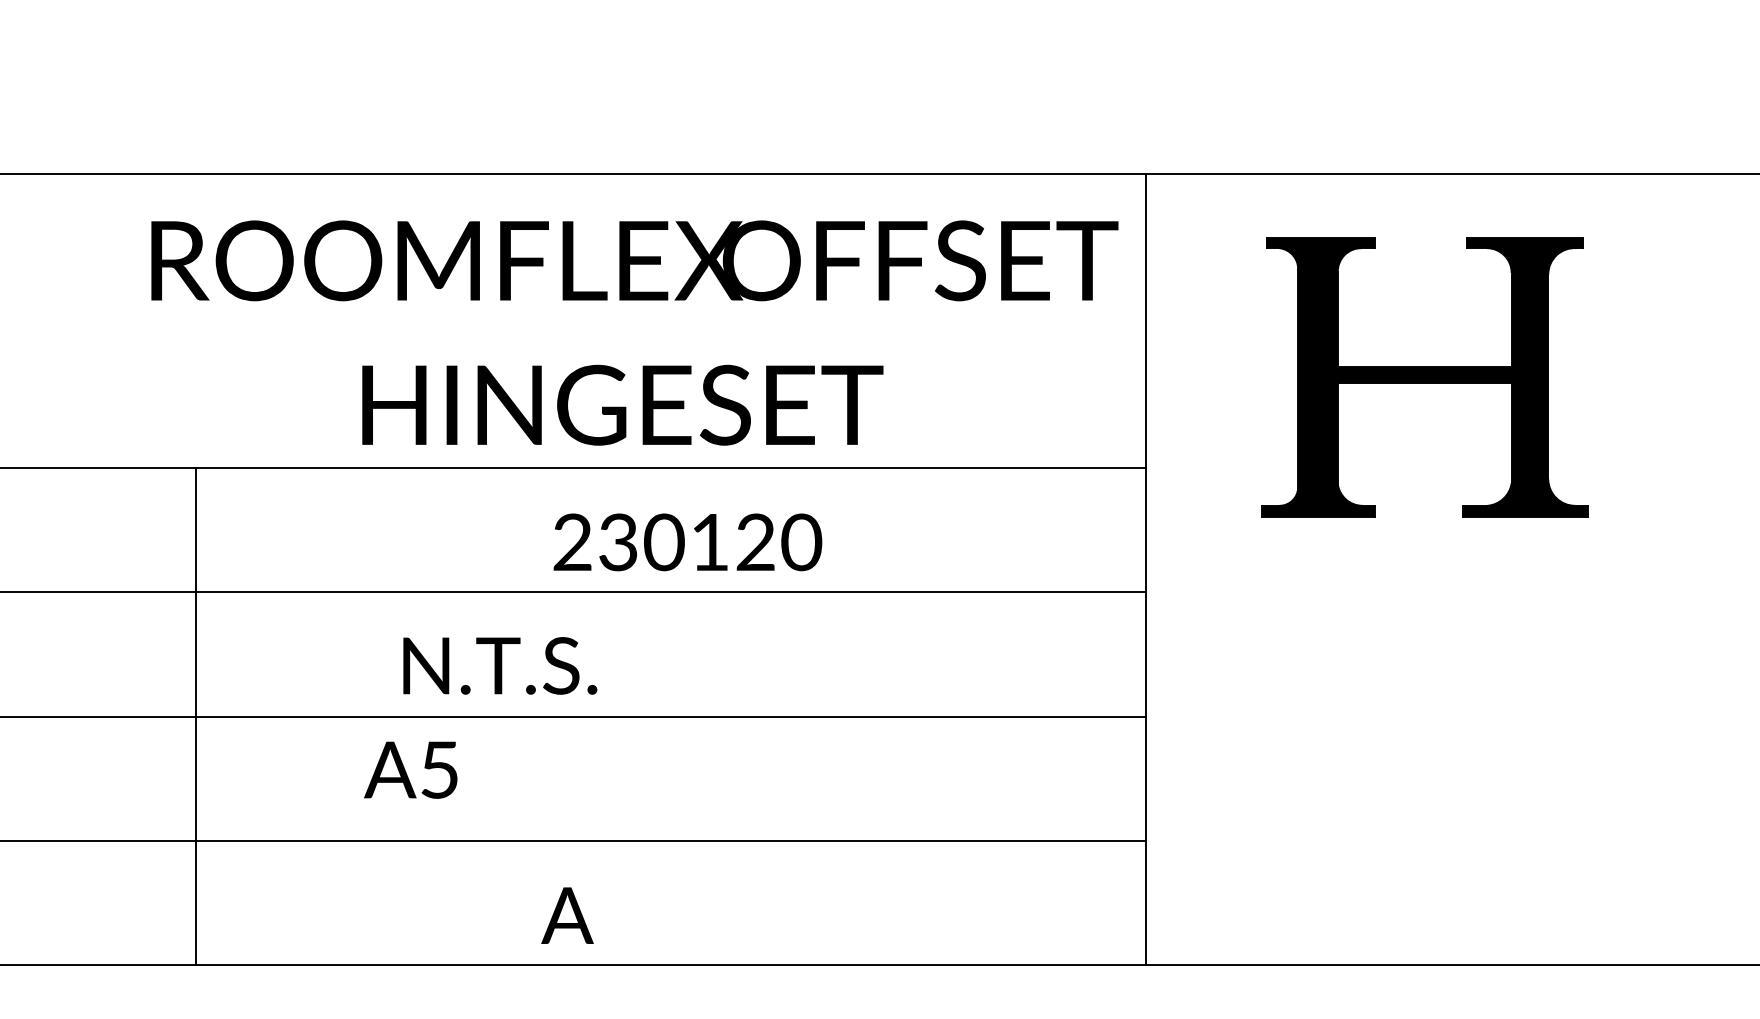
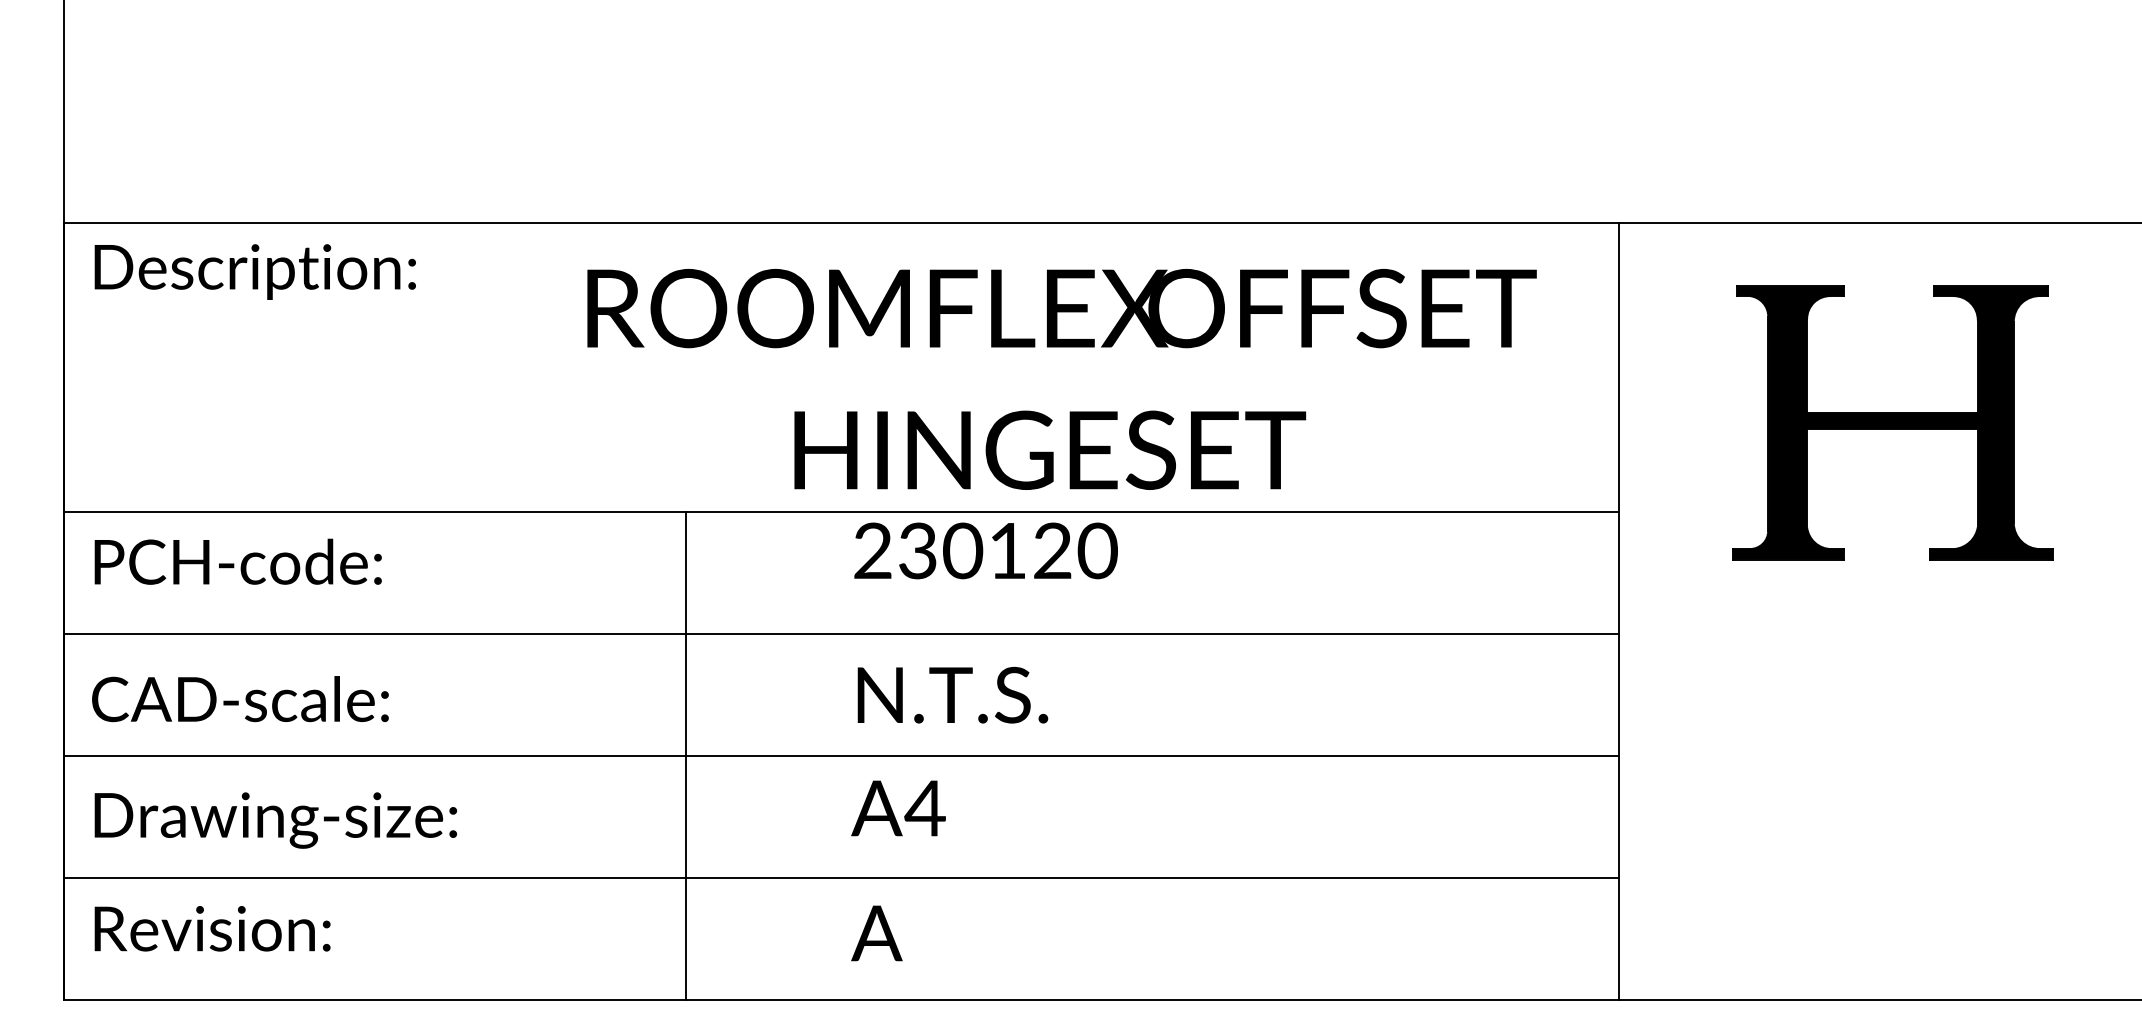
text: (634, 332) -> (1061, 378), moved
text: (687, 541) -> (985, 550), moved
text: (499, 665) -> (952, 694), moved
text: (438, 770) -> (924, 808), A5 -> A4
text: (567, 915) -> (876, 933), moved

